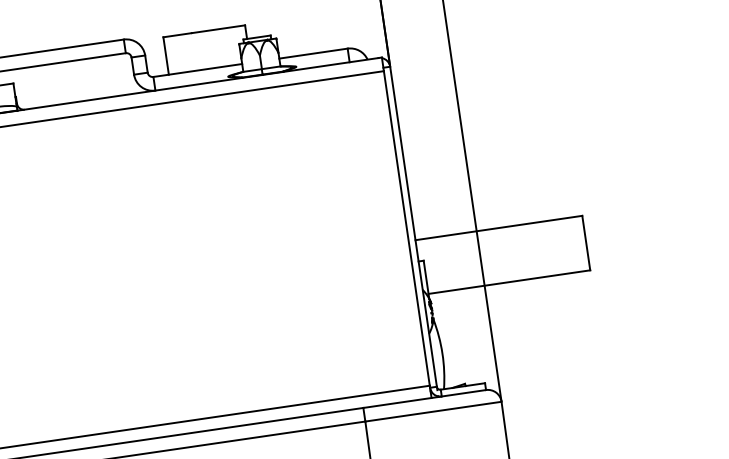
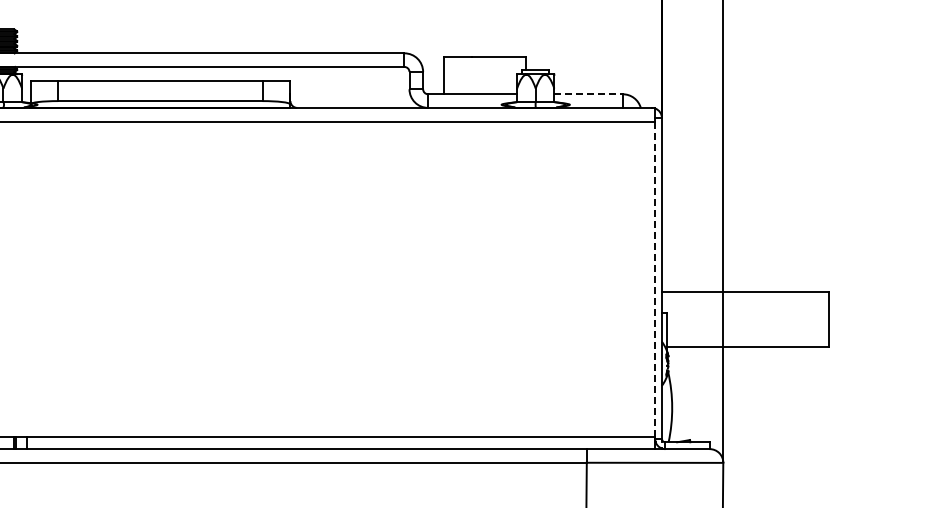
line: (314, 53) -> (589, 94), solid -> dashed
line: (407, 228) -> (655, 279), solid -> dashed

